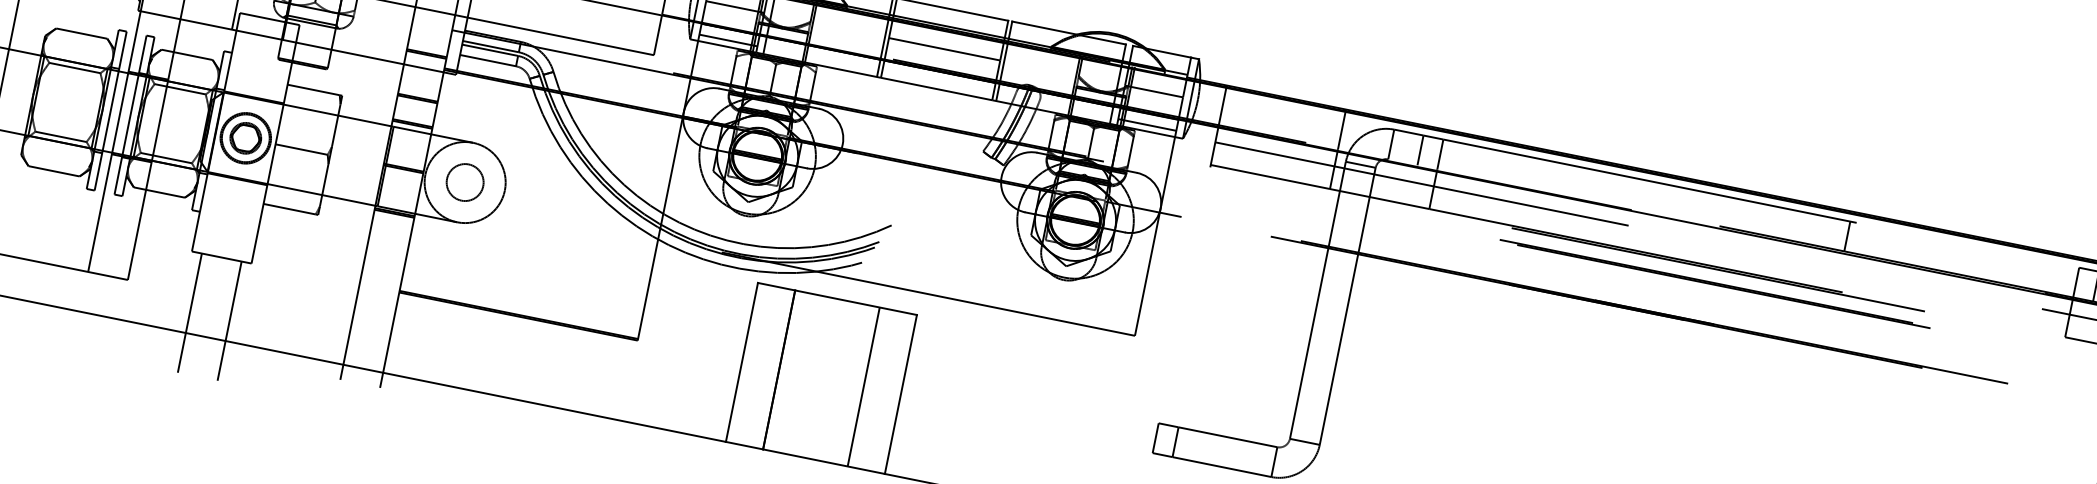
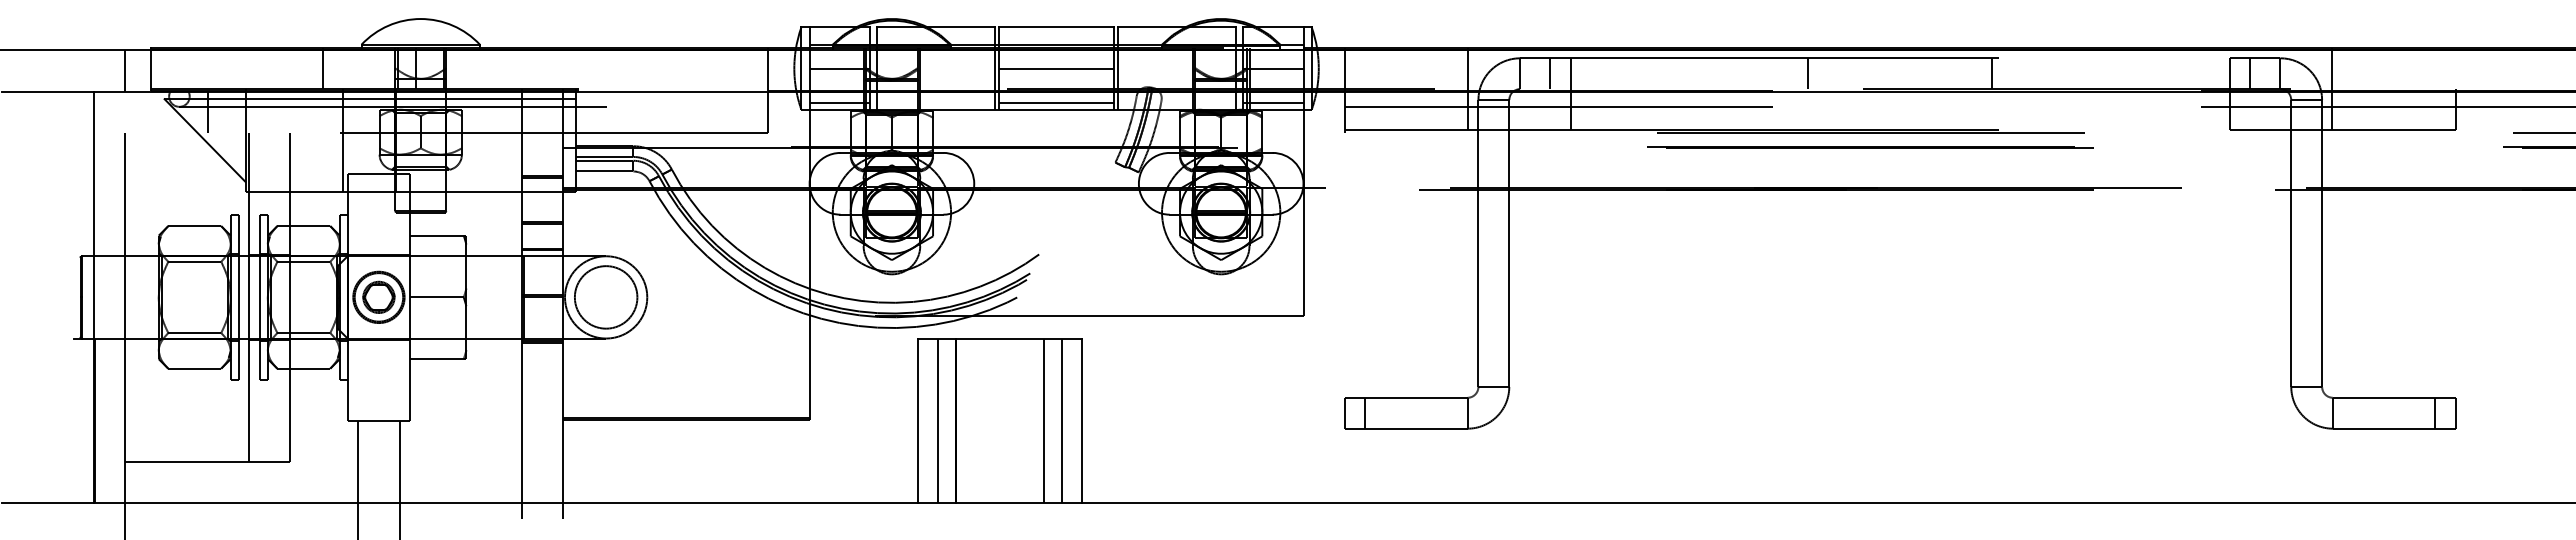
line: (937, 83) -> (1056, 103), added
circle: (464, 182) -> (605, 297), size x1.67
line: (1669, 200) -> (1808, 73), added
line: (762, 366) -> (938, 420), added
line: (880, 390) -> (1061, 420), added

